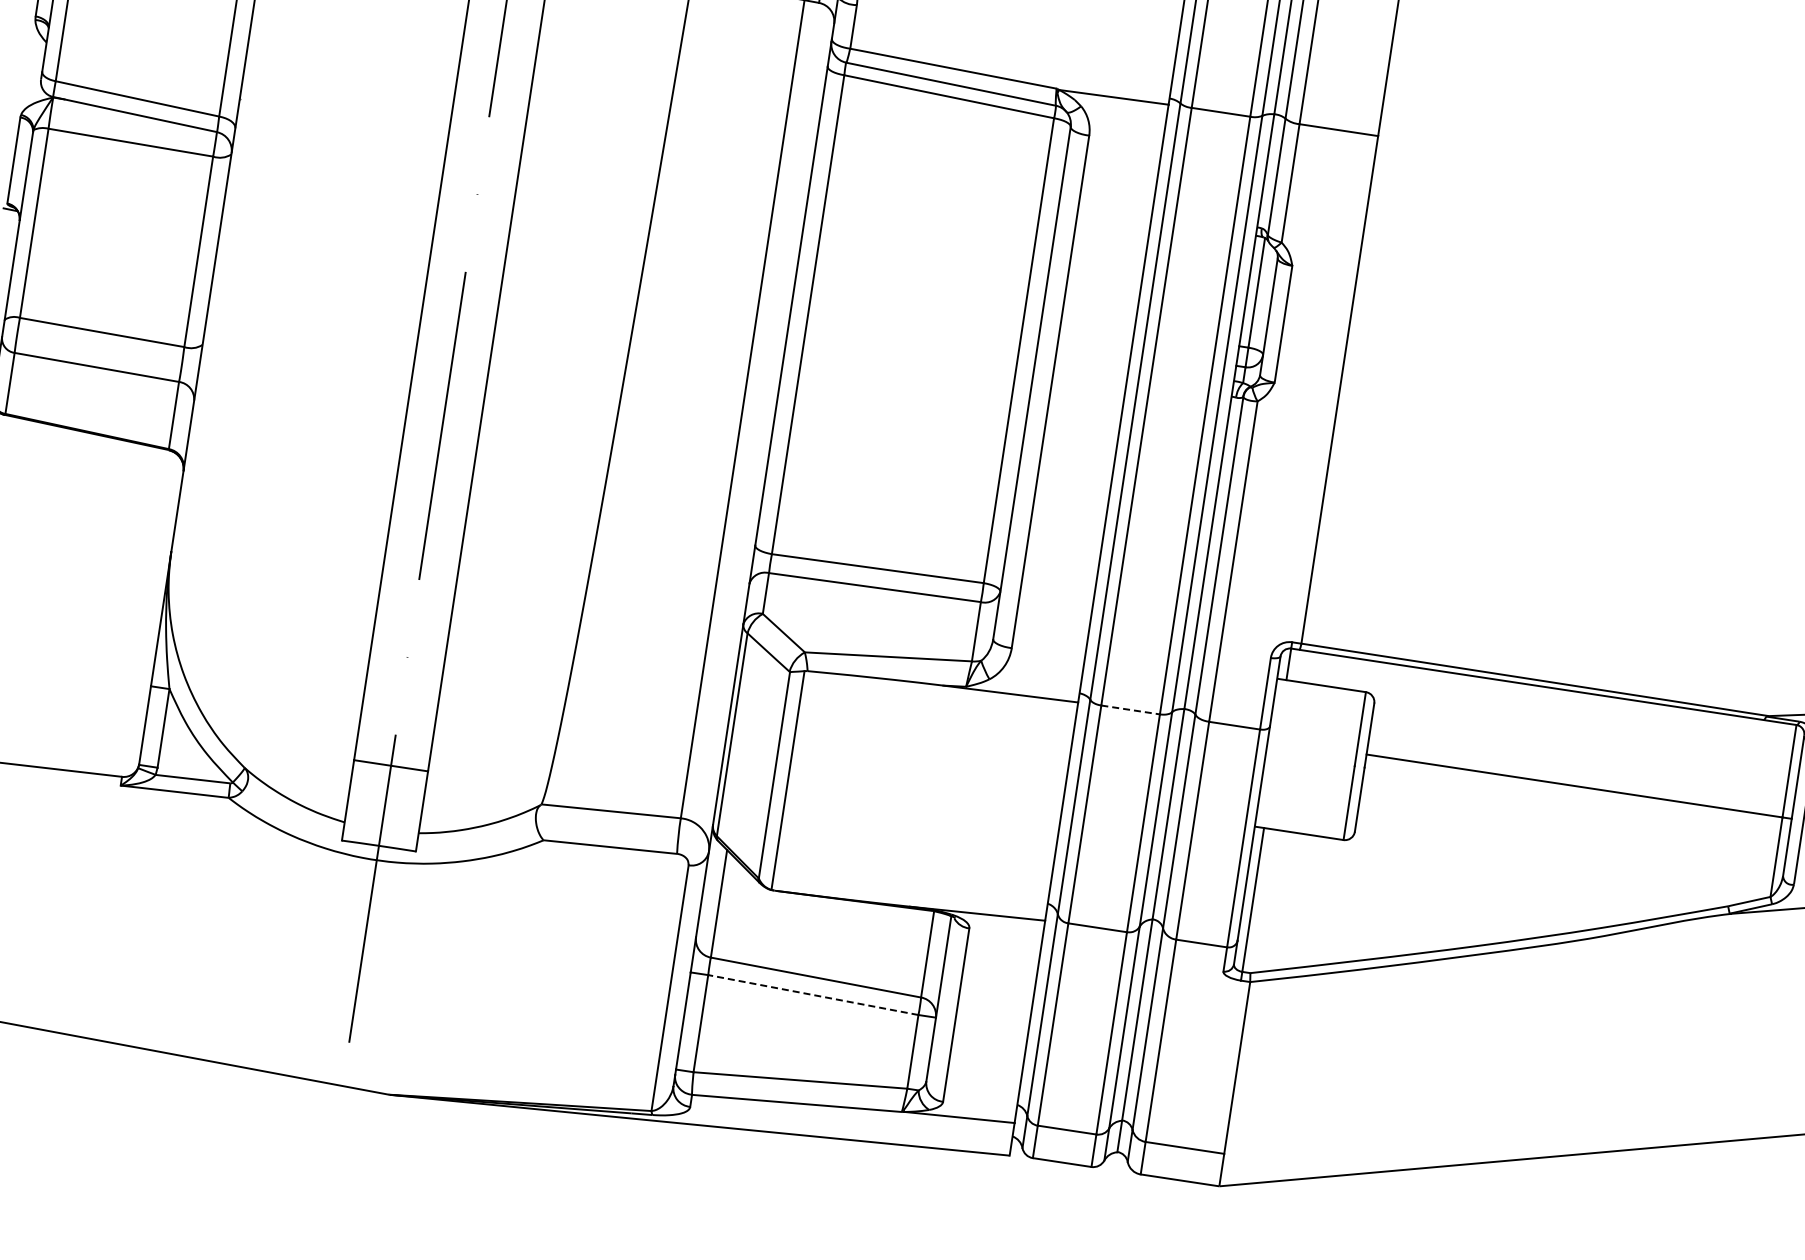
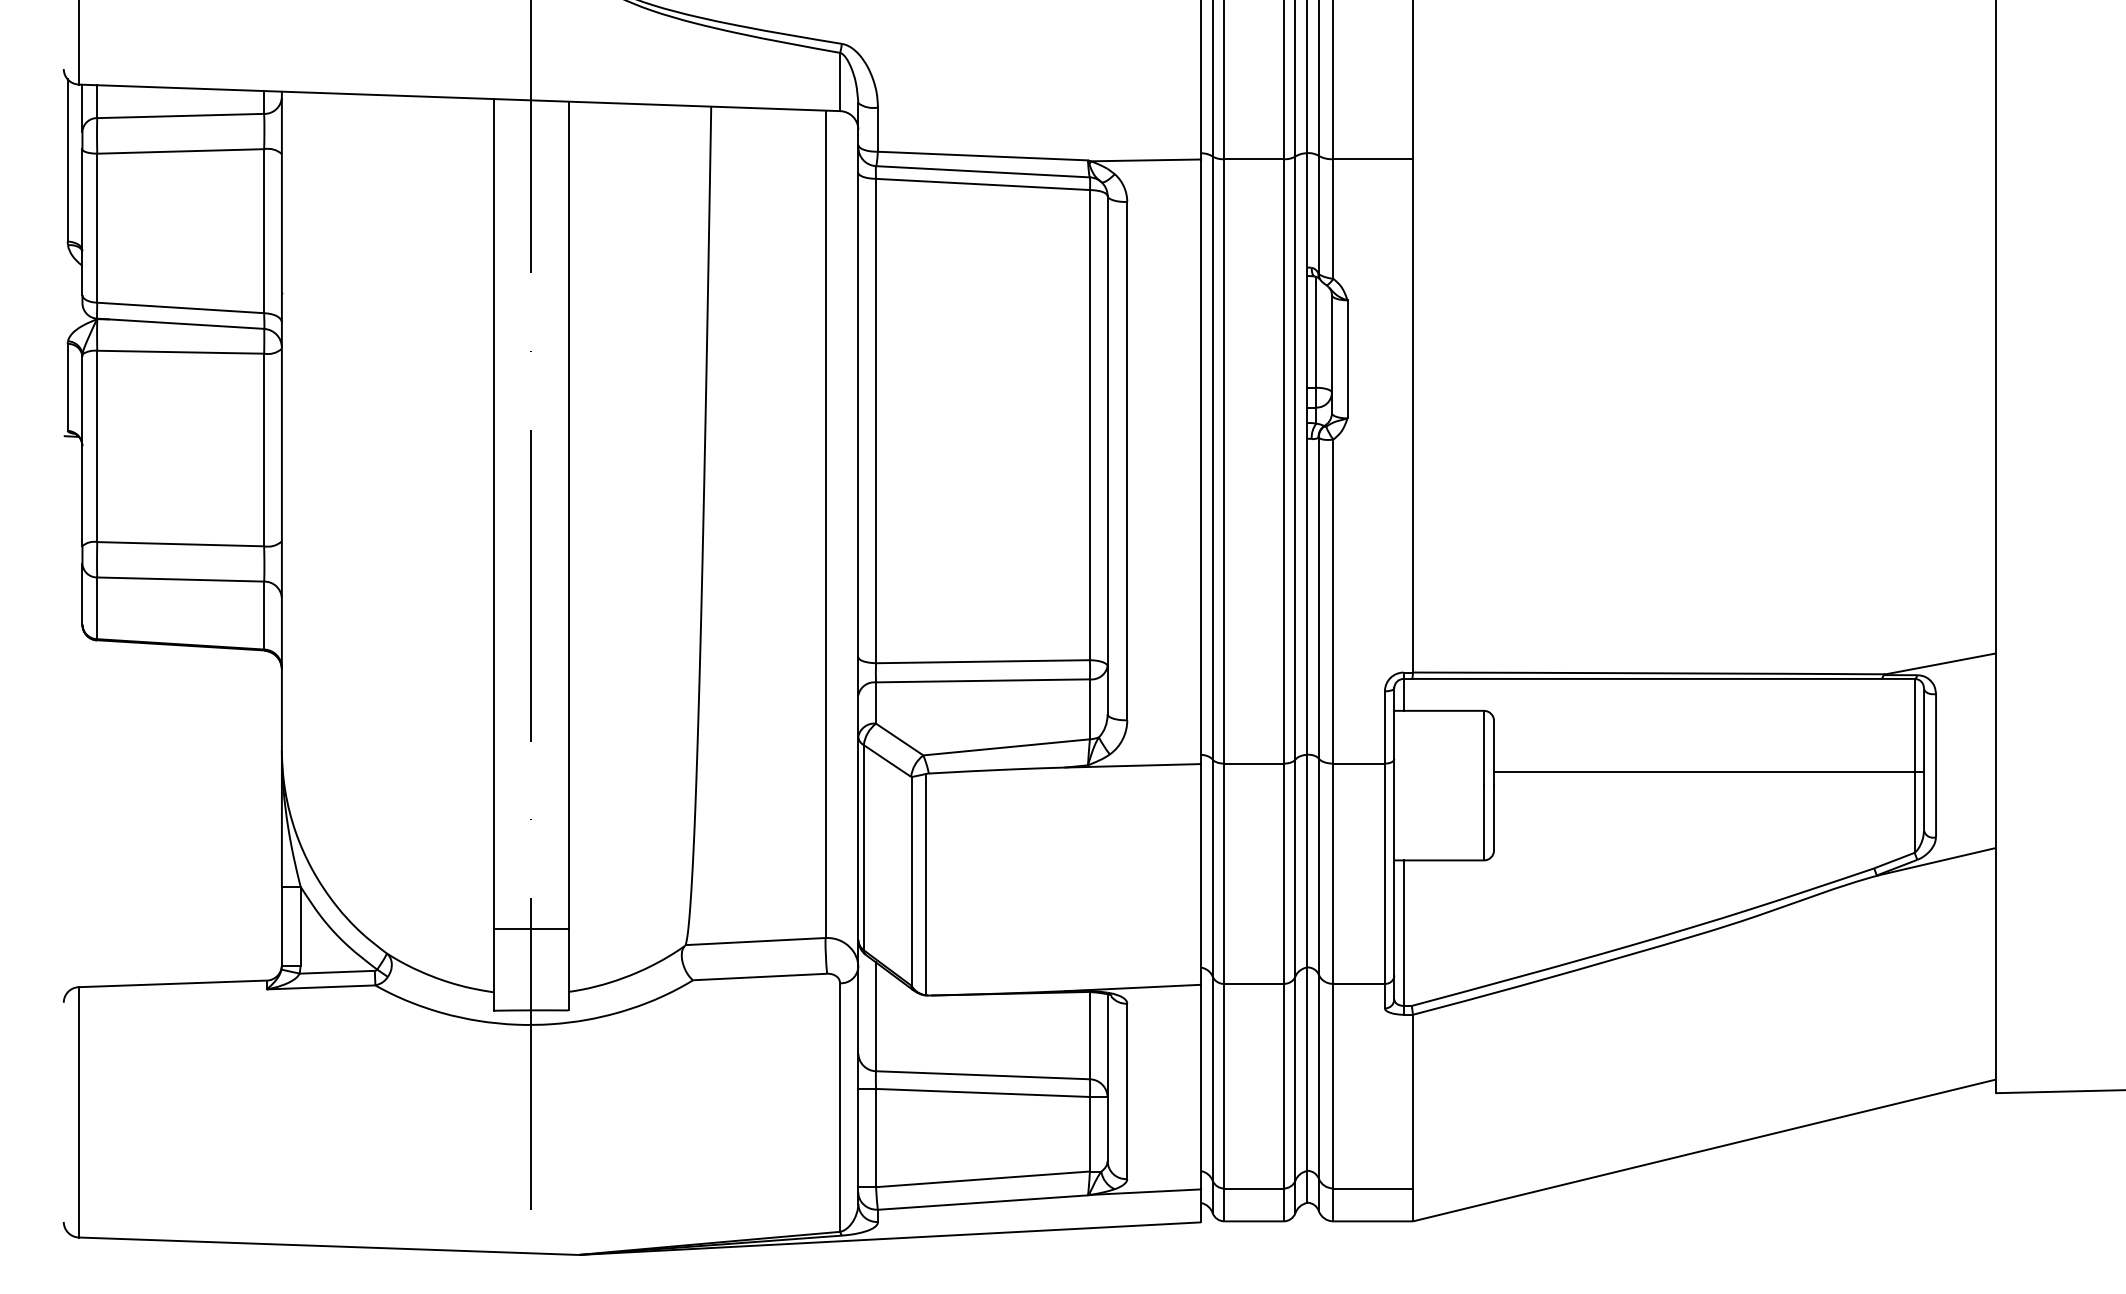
line: (1131, 709) -> (1254, 763), dashed -> solid
line: (812, 994) -> (982, 1092), dashed -> solid

